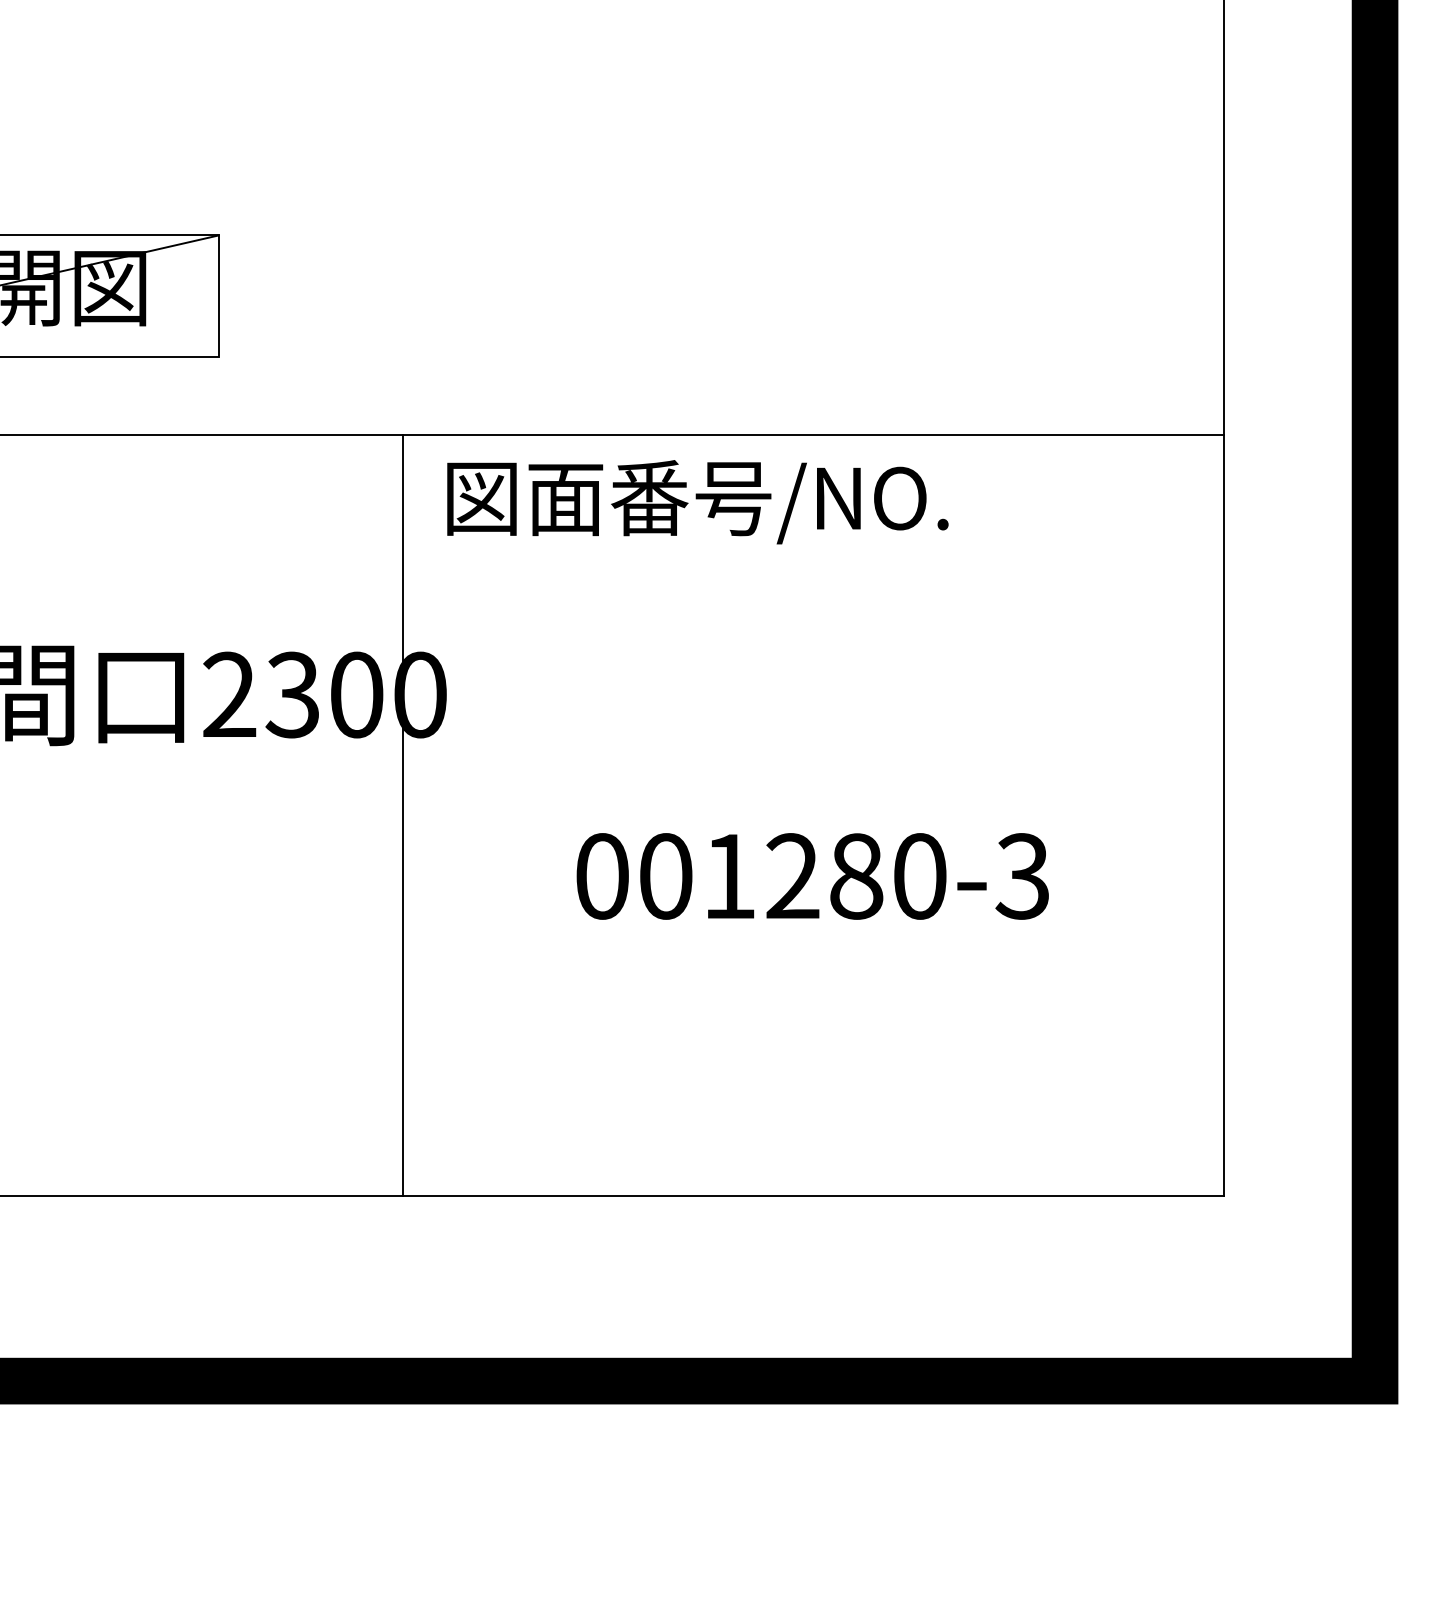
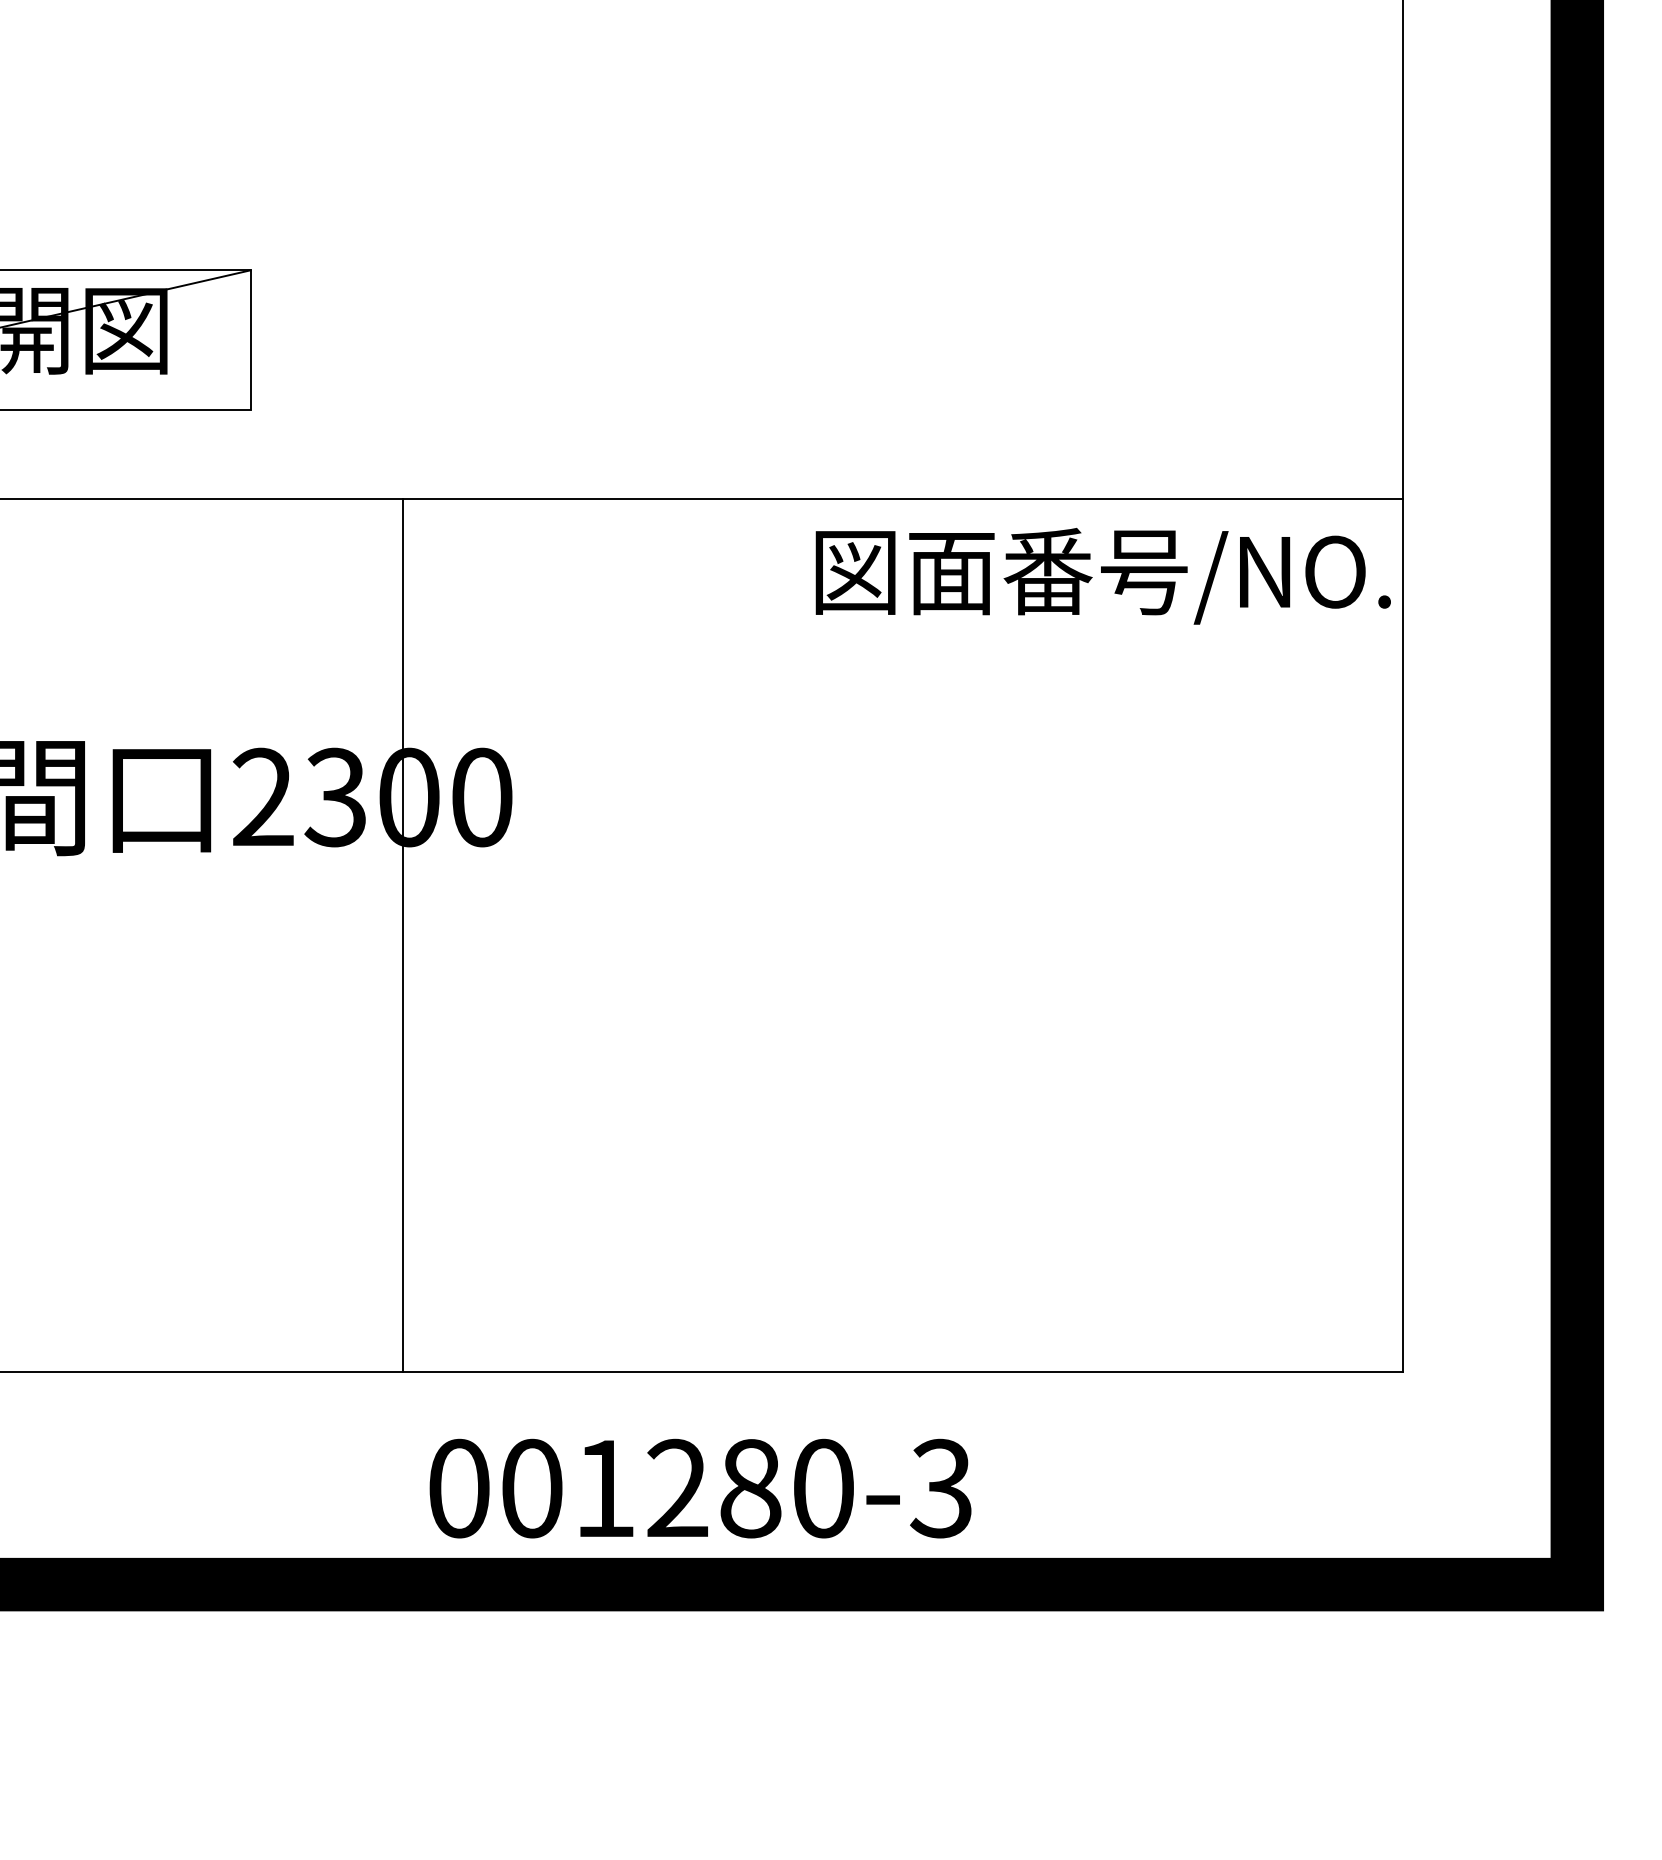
text: (697, 502) -> (1102, 576), moved
line: (402, 815) -> (403, 935), moved
text: (812, 876) -> (700, 1488), moved

